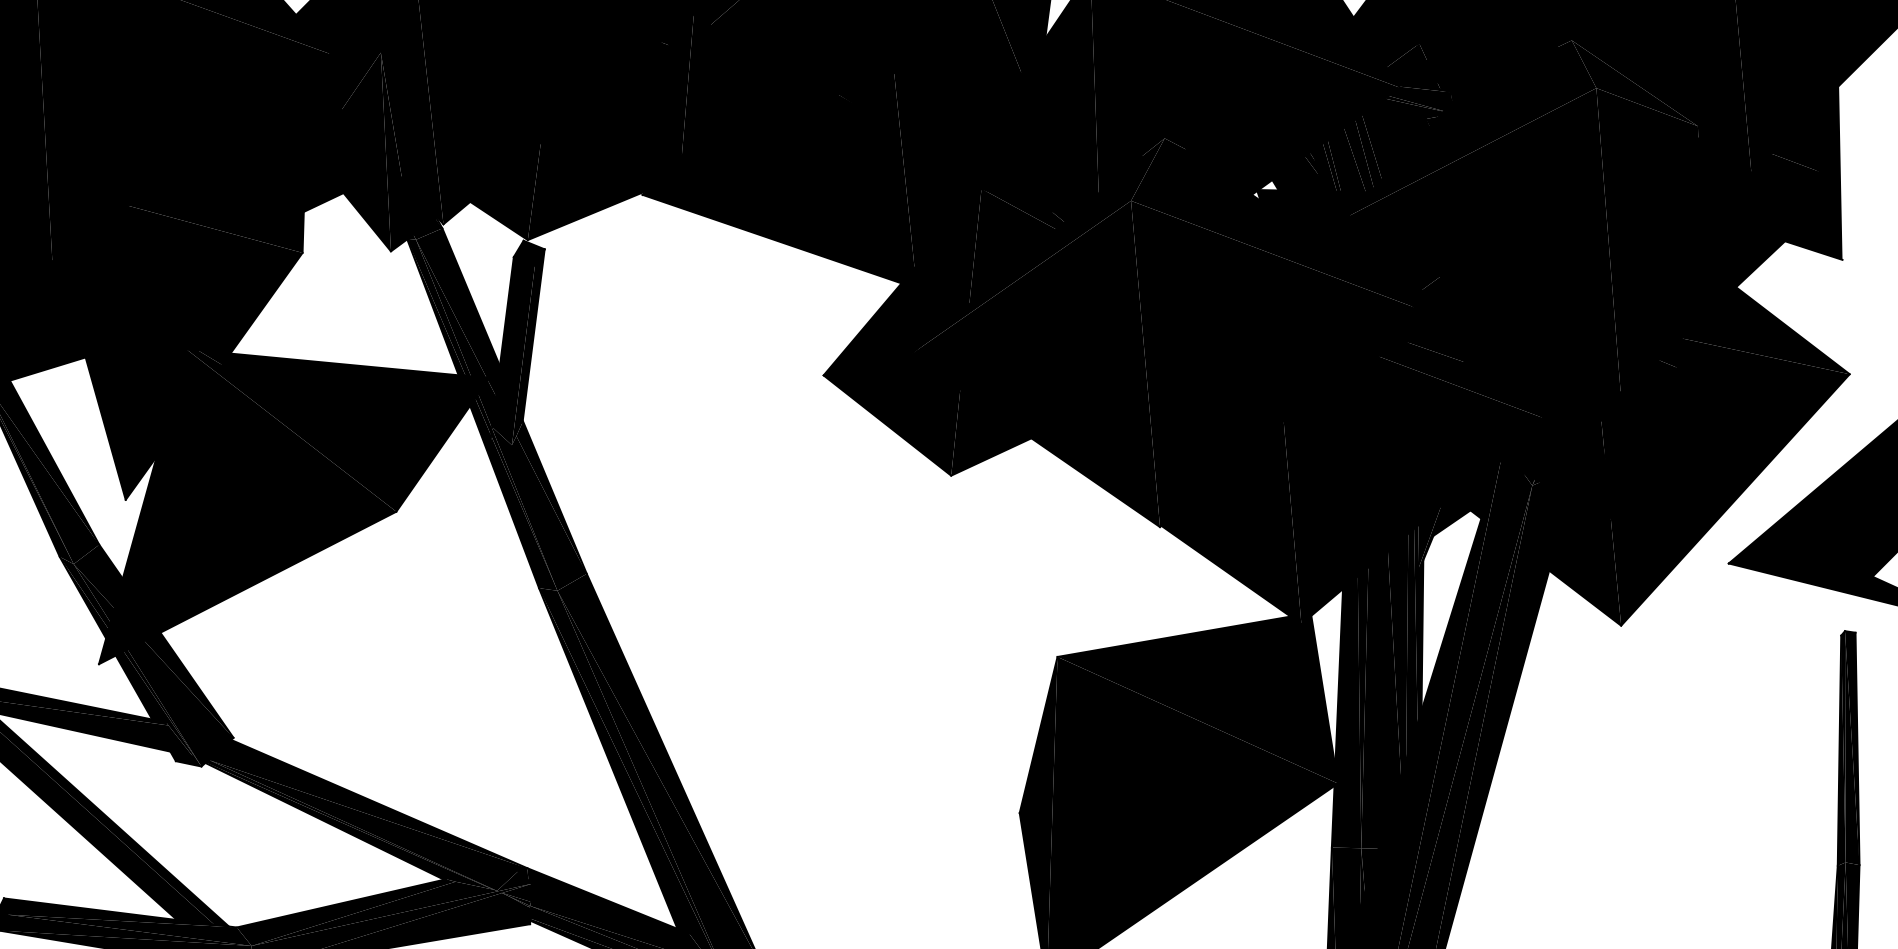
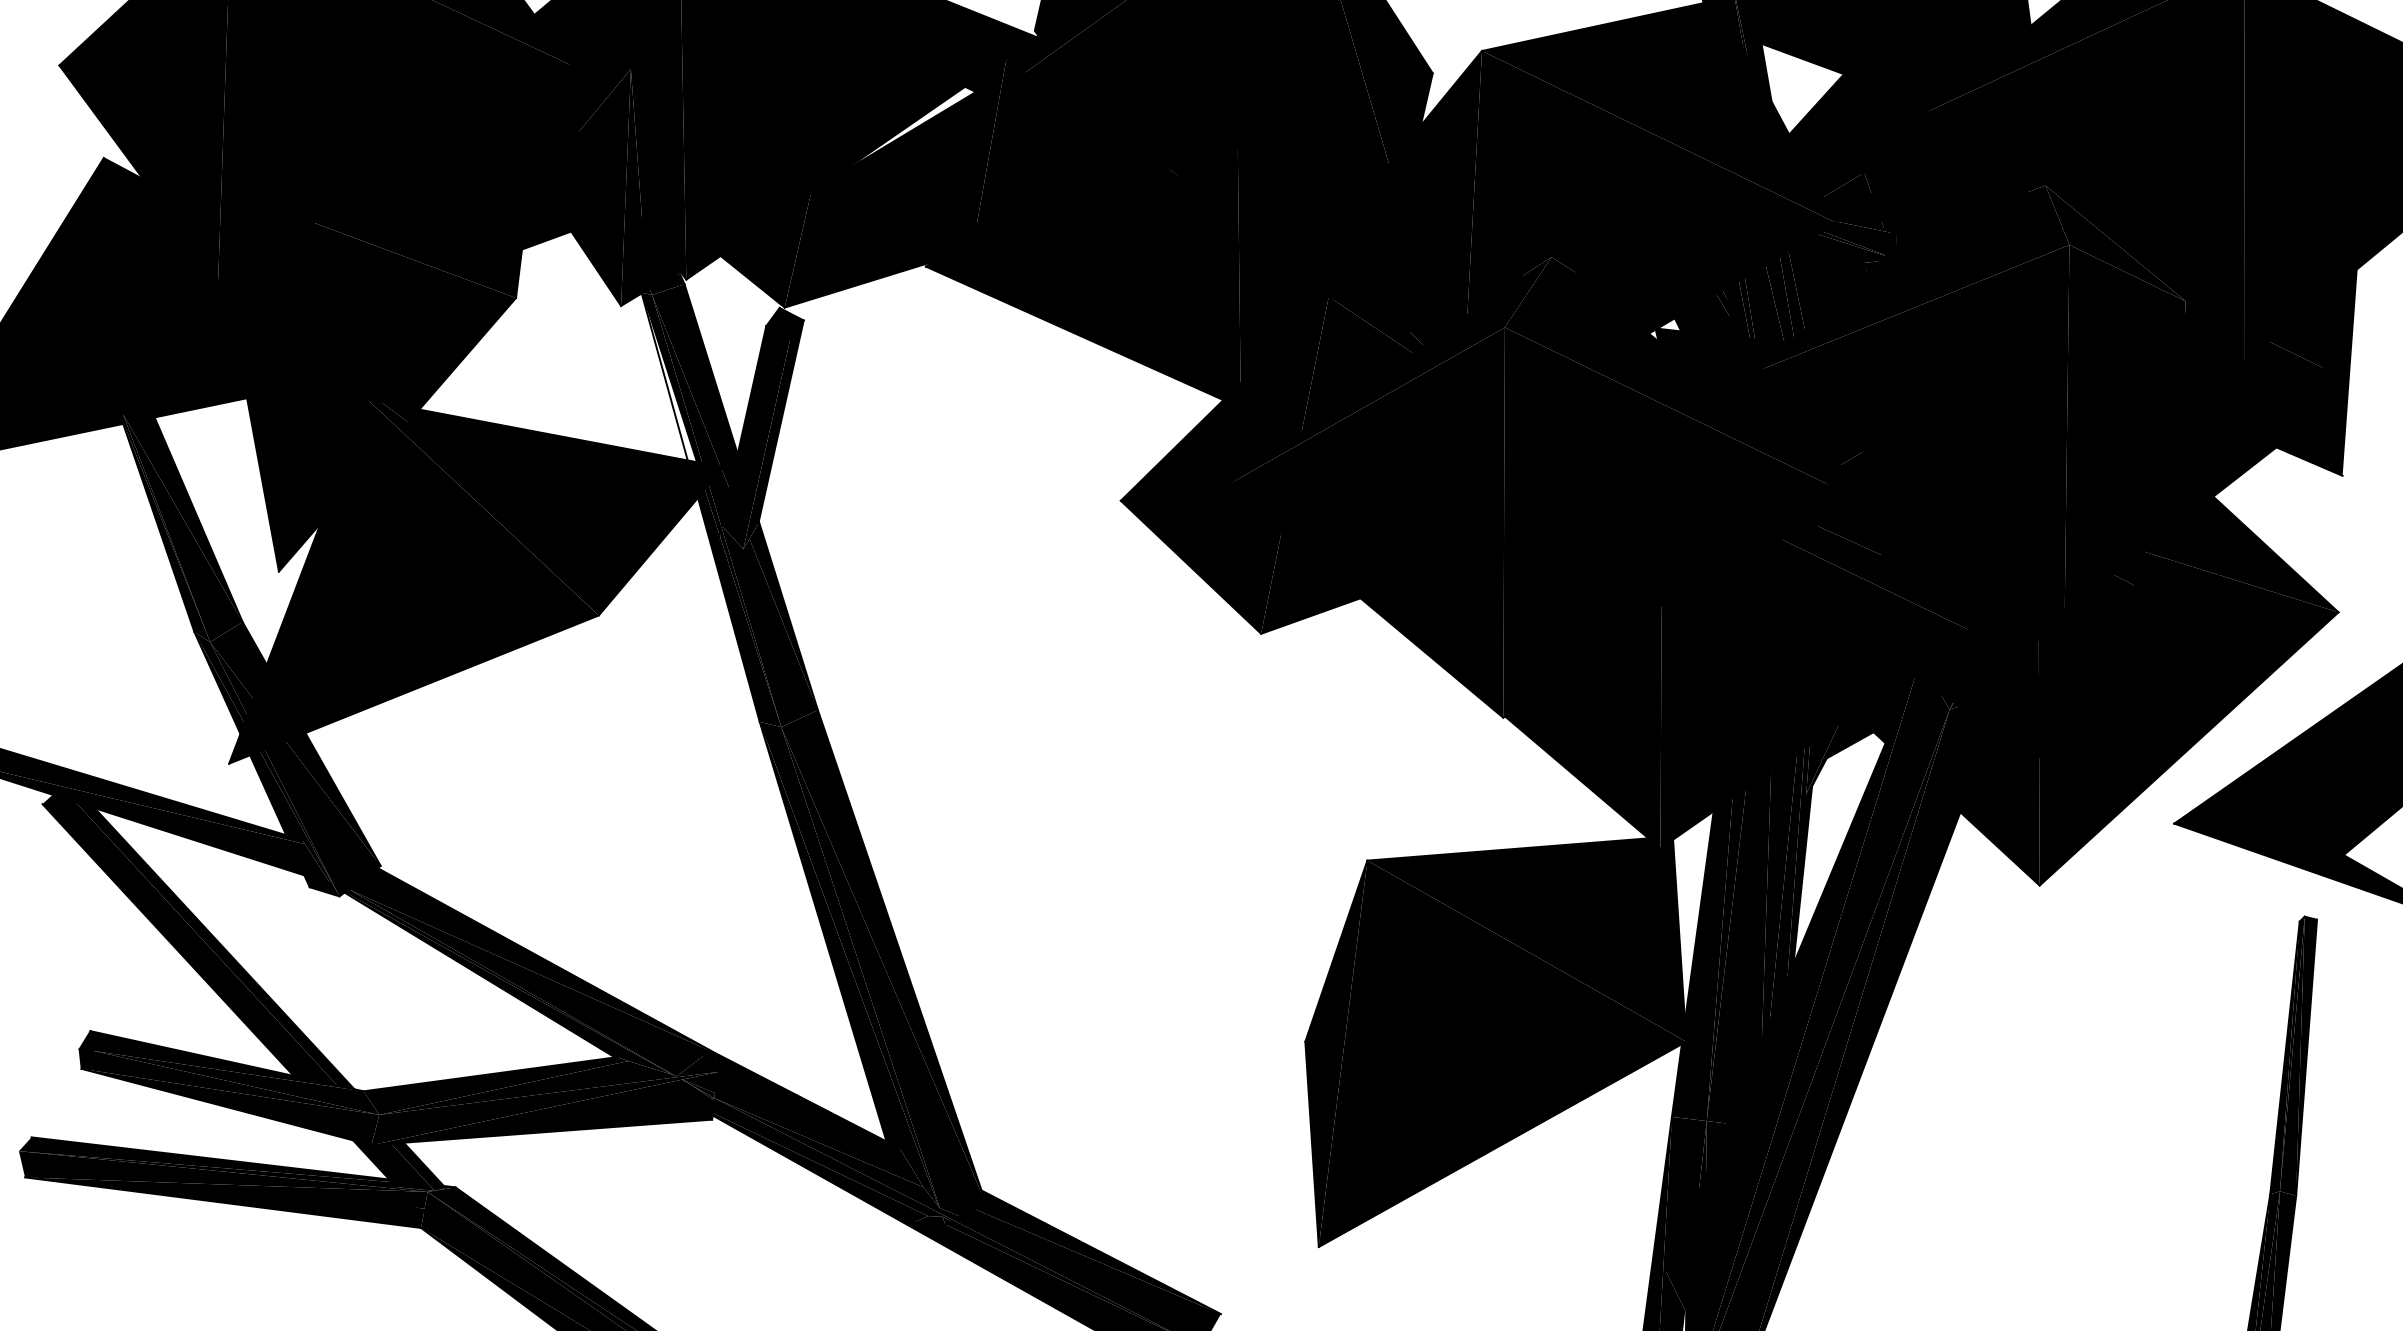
fill: (614, 84) -> (904, 132), removed
fill: (436, 307) -> (668, 377), removed

